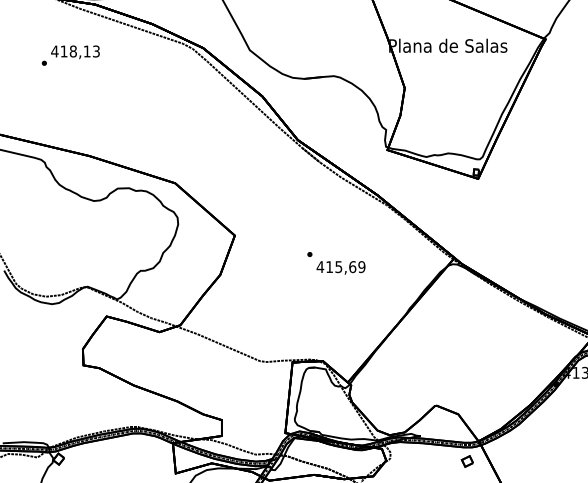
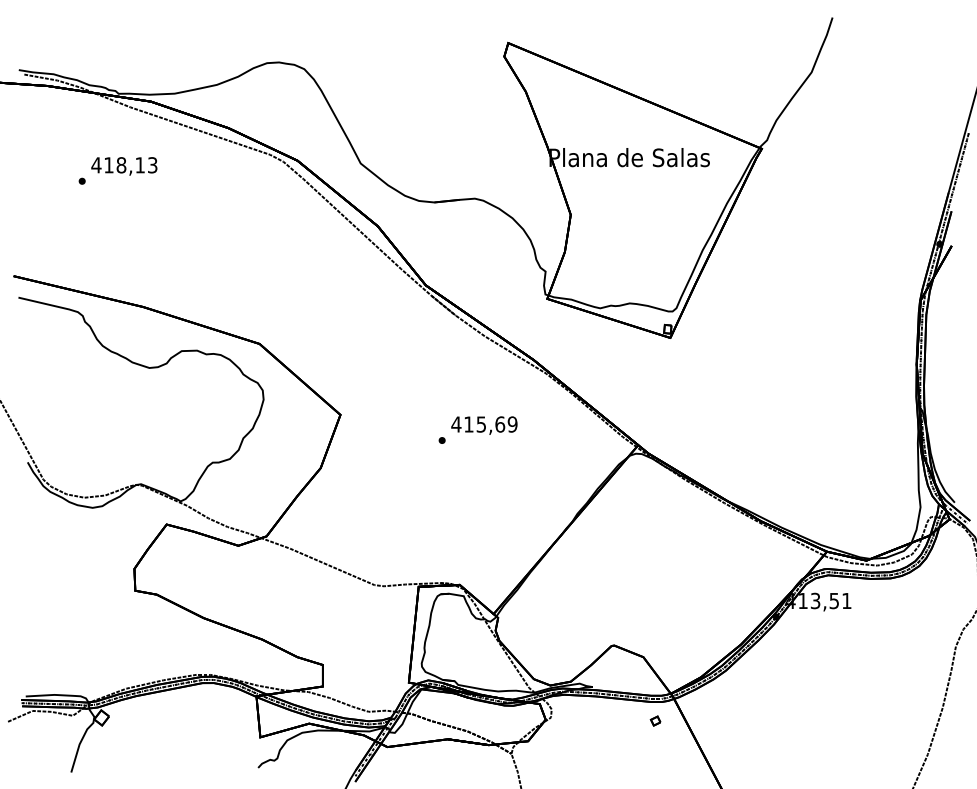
text: (341, 267) -> (484, 425), moved
part: (467, 461) -> (655, 720), size x0.62

